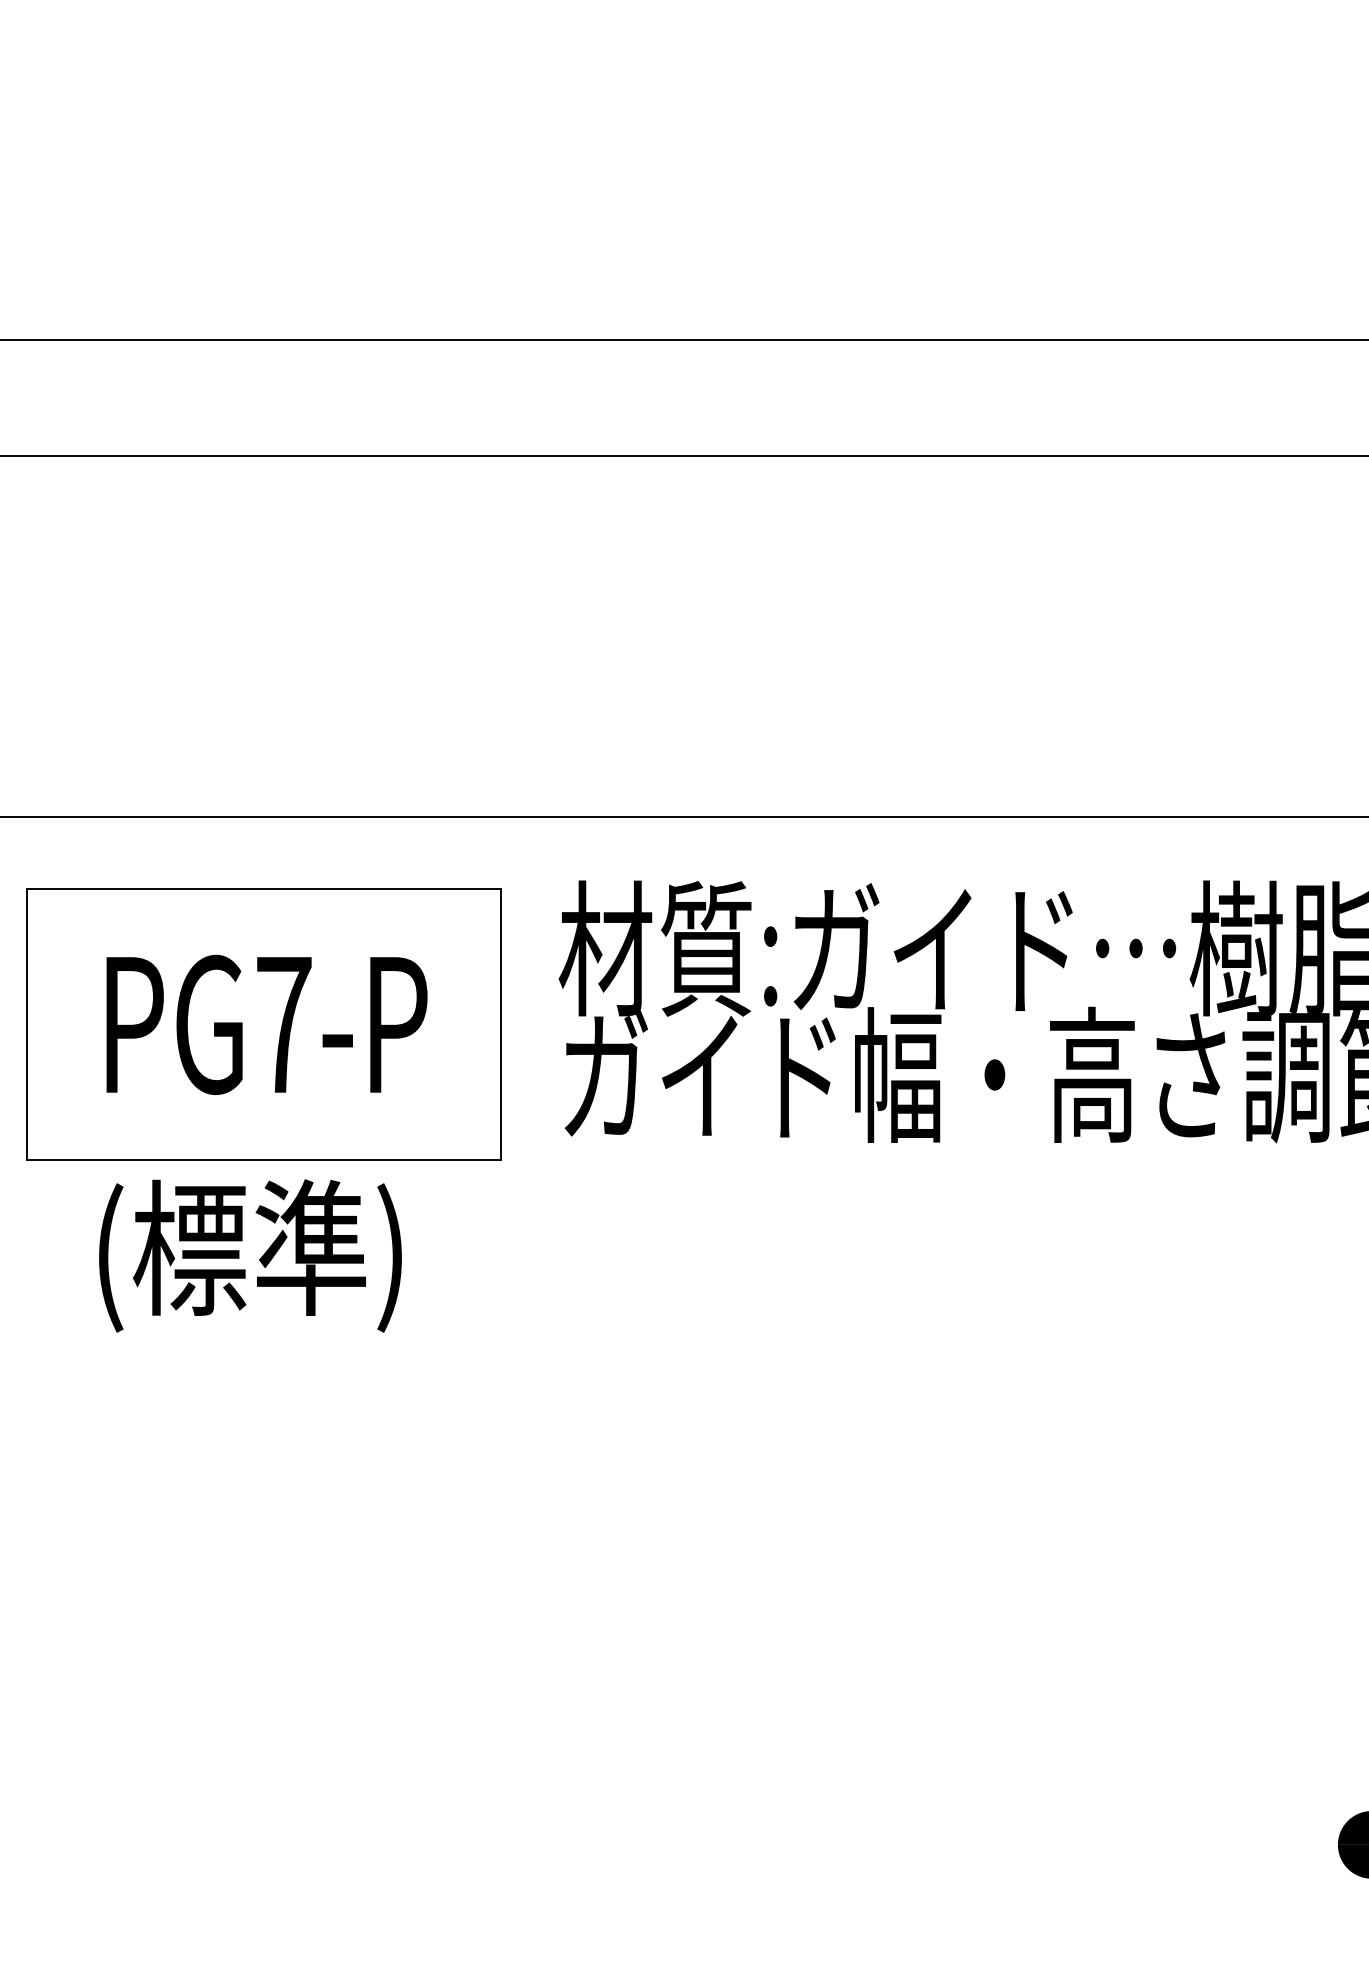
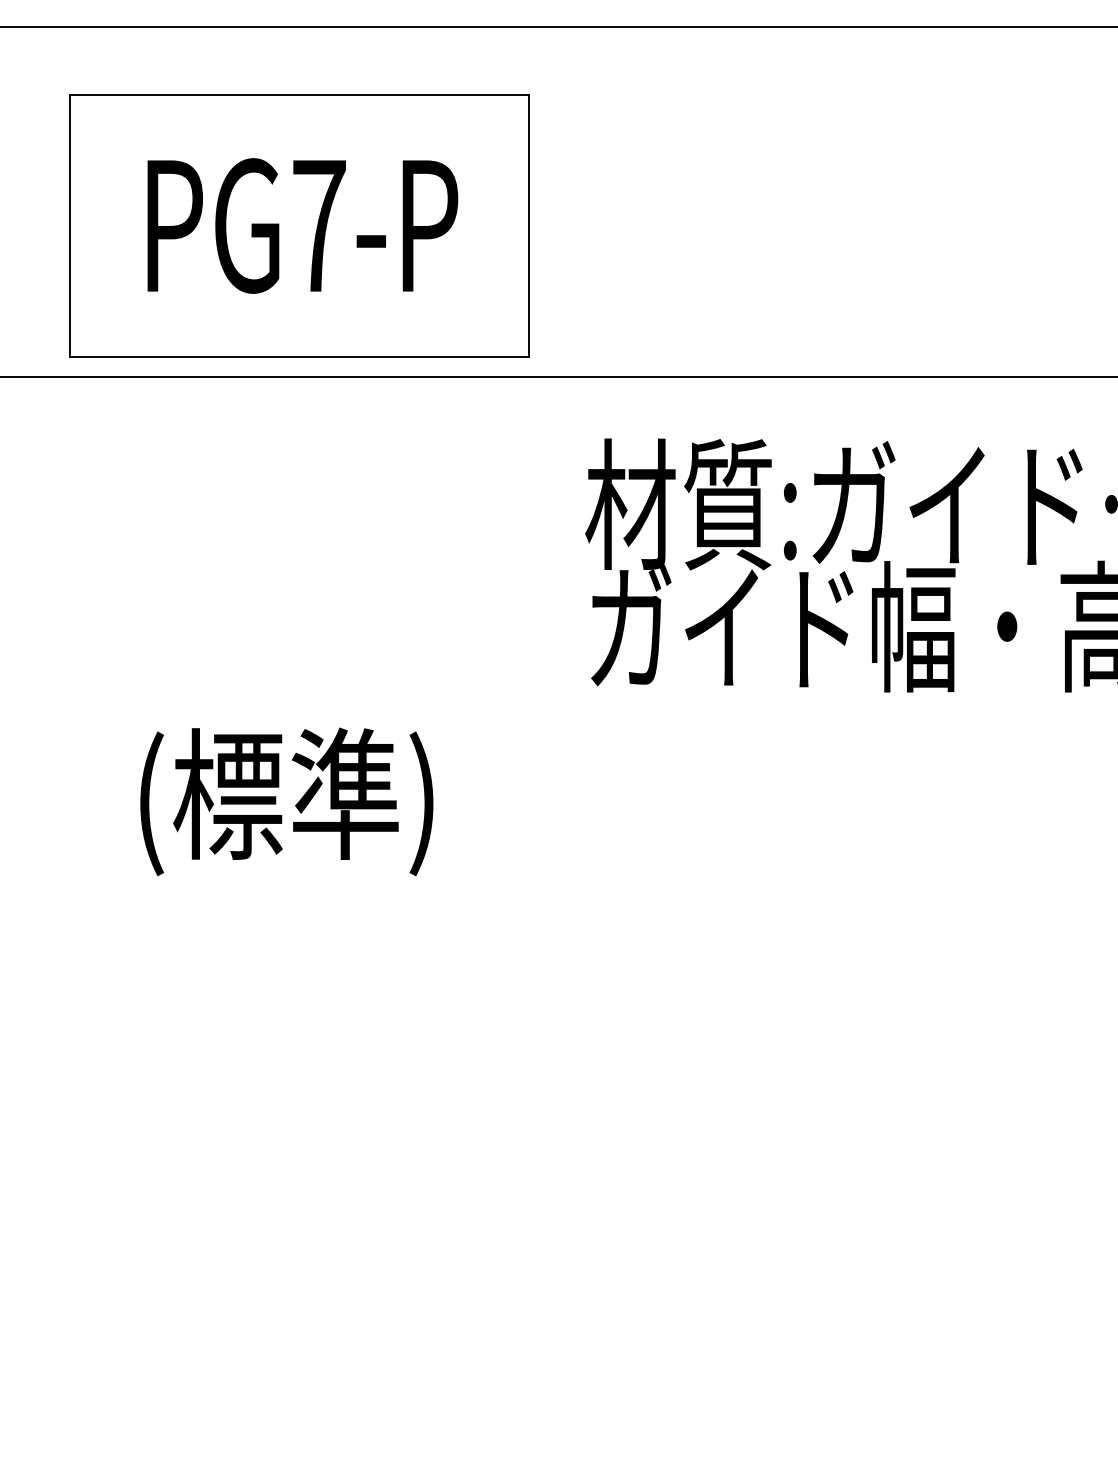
part: (263, 1024) -> (299, 225), moved

